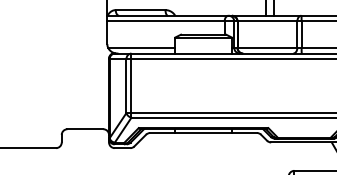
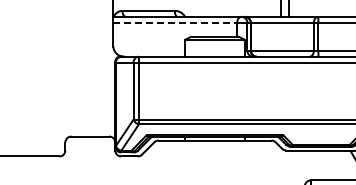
line: (166, 21) -> (175, 22), solid -> dashed
line: (141, 47) -> (149, 50), removed

